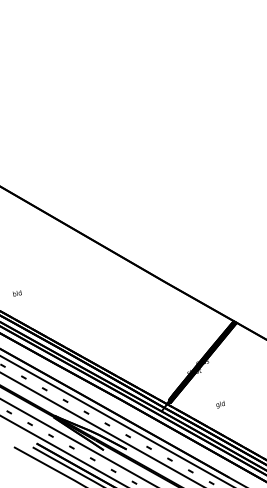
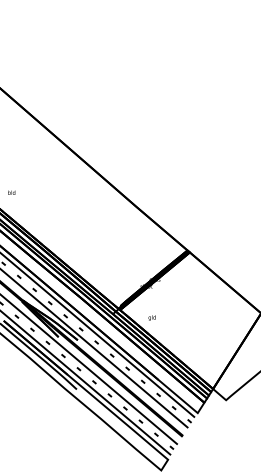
text: (219, 404) -> (151, 317), moved

